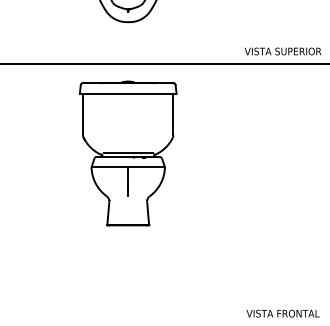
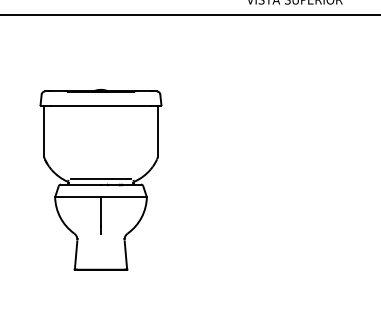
part: (128, 153) -> (101, 179), moved

